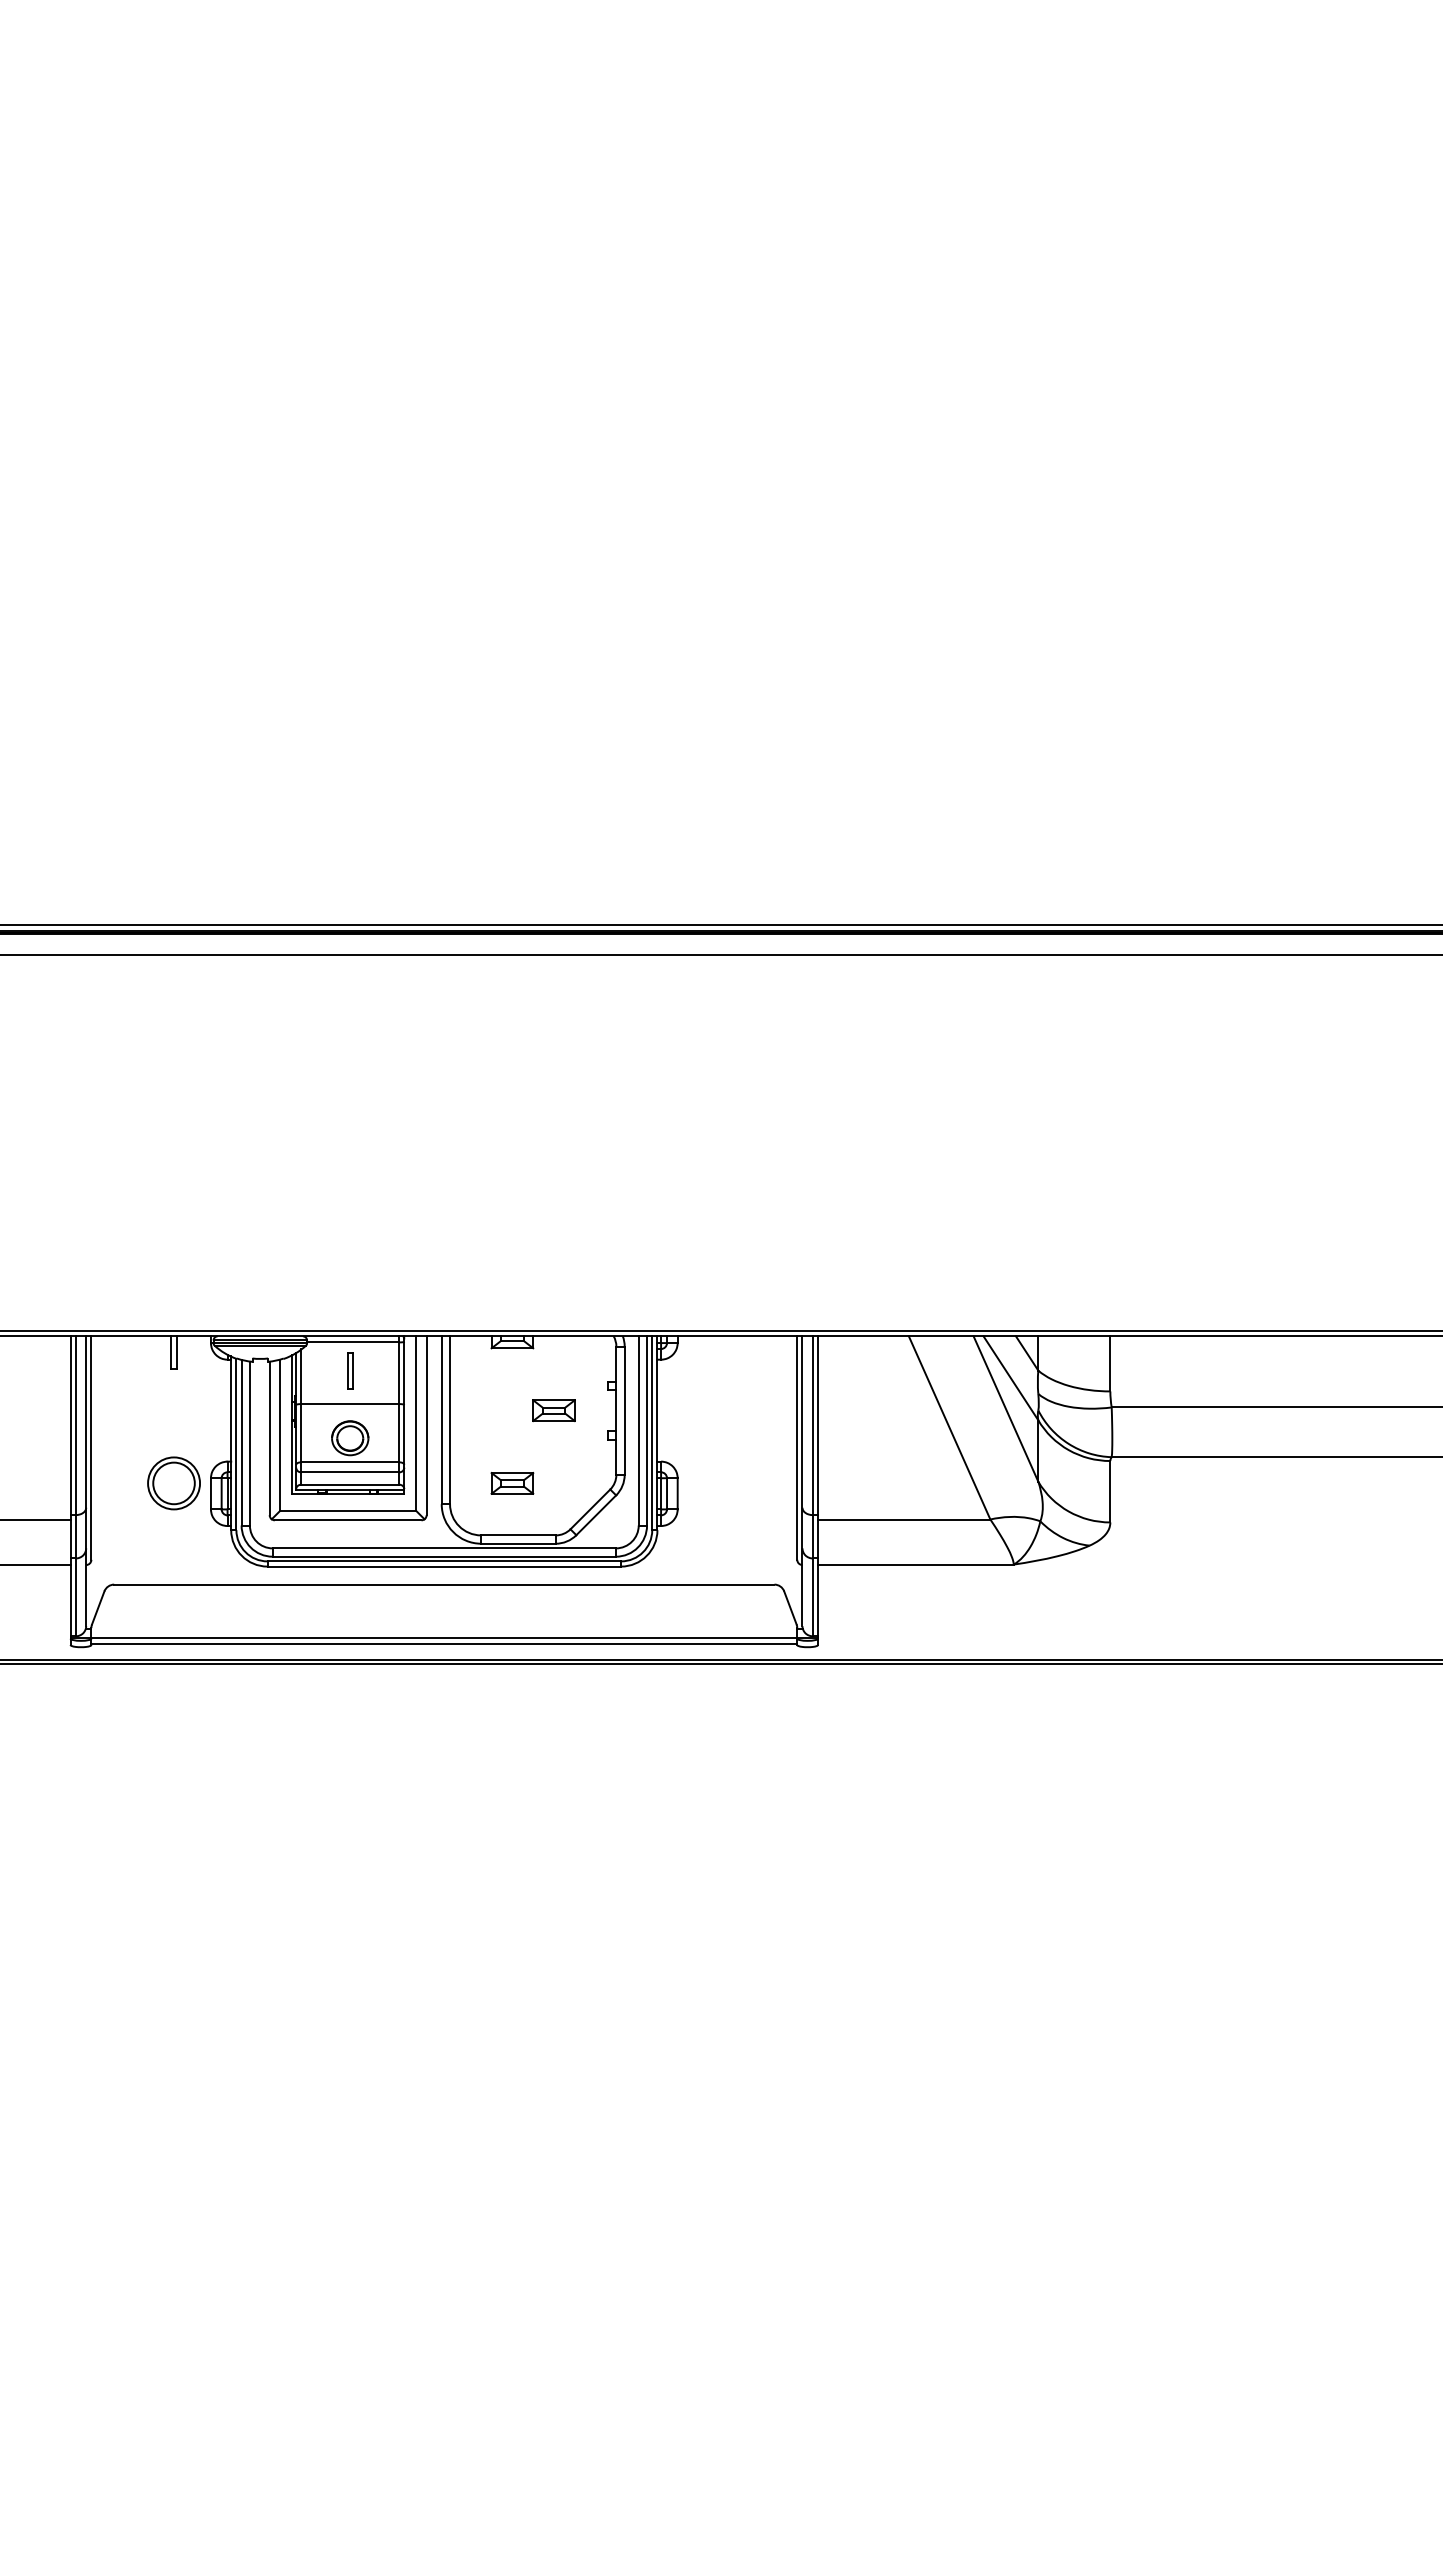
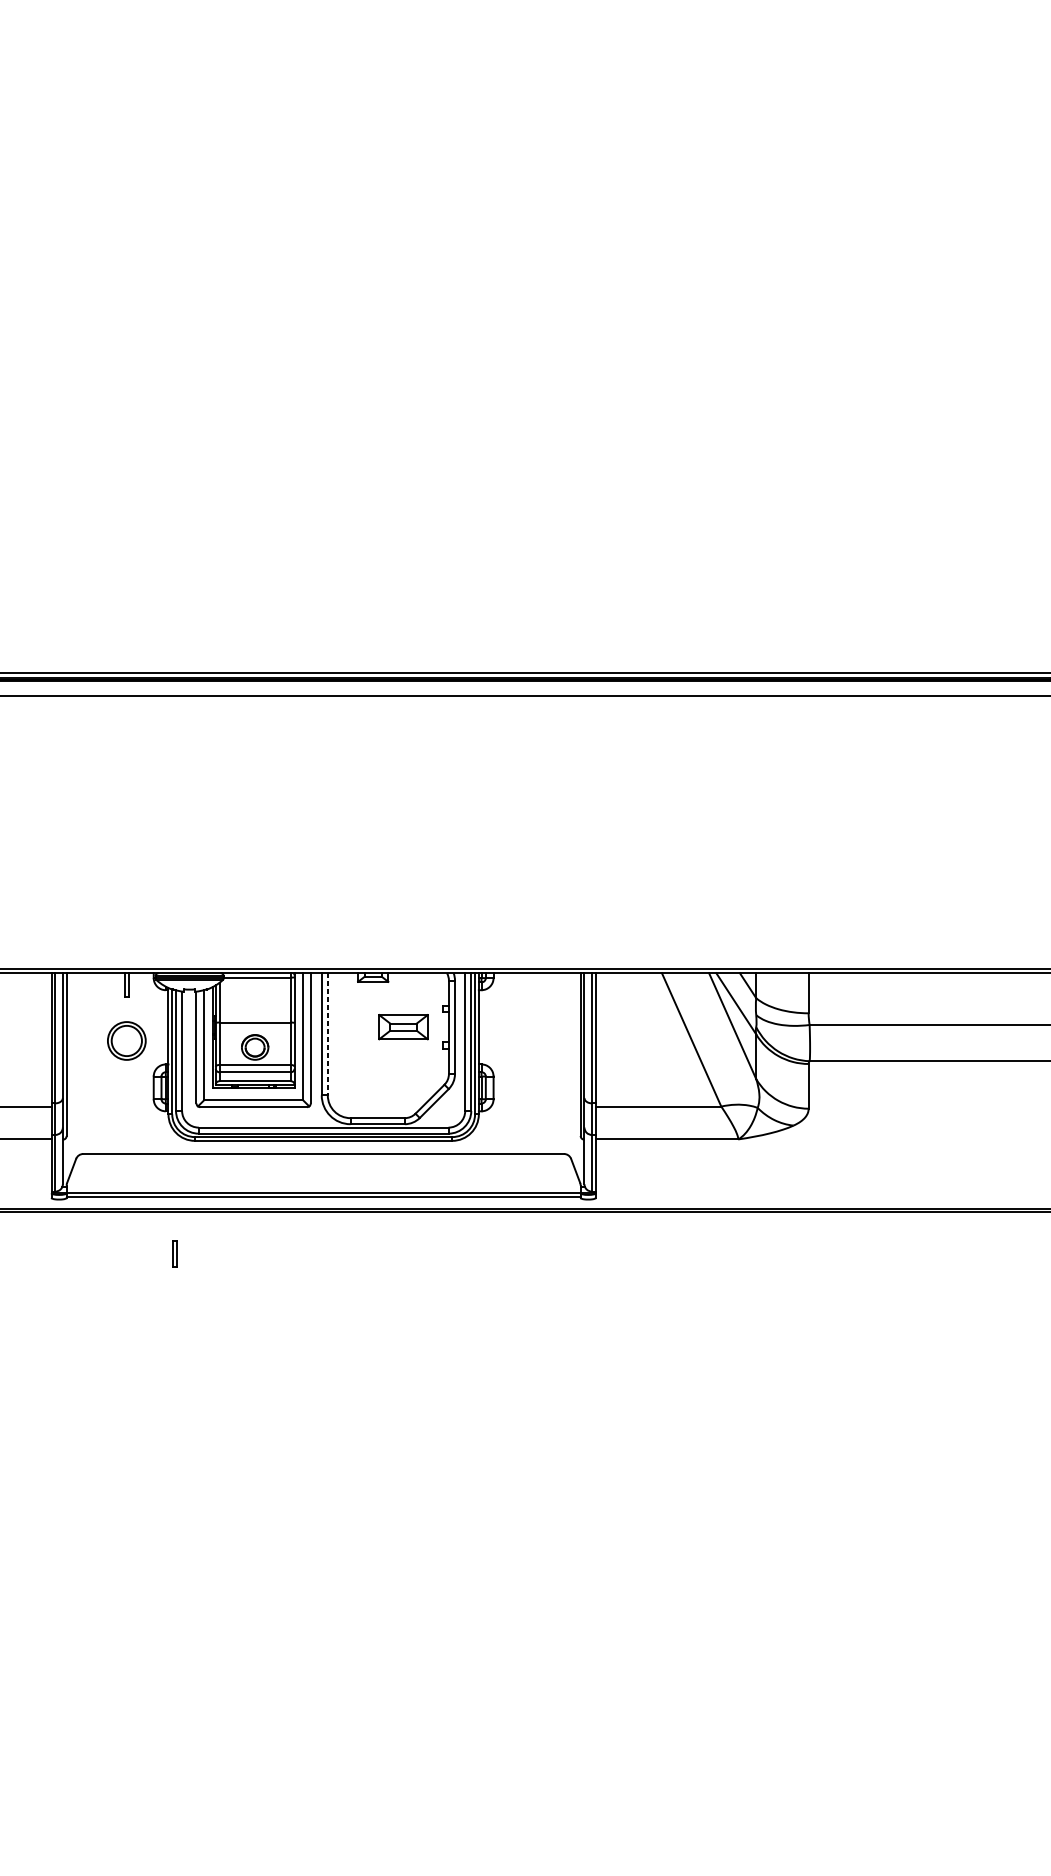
part: (350, 1370) -> (175, 1253), moved
part: (553, 1410) -> (403, 1027), size x1.6
line: (450, 1420) -> (328, 1034), solid -> dashed
part: (173, 1483) -> (126, 1041), moved
part: (512, 1483) -> (373, 1080), removed

